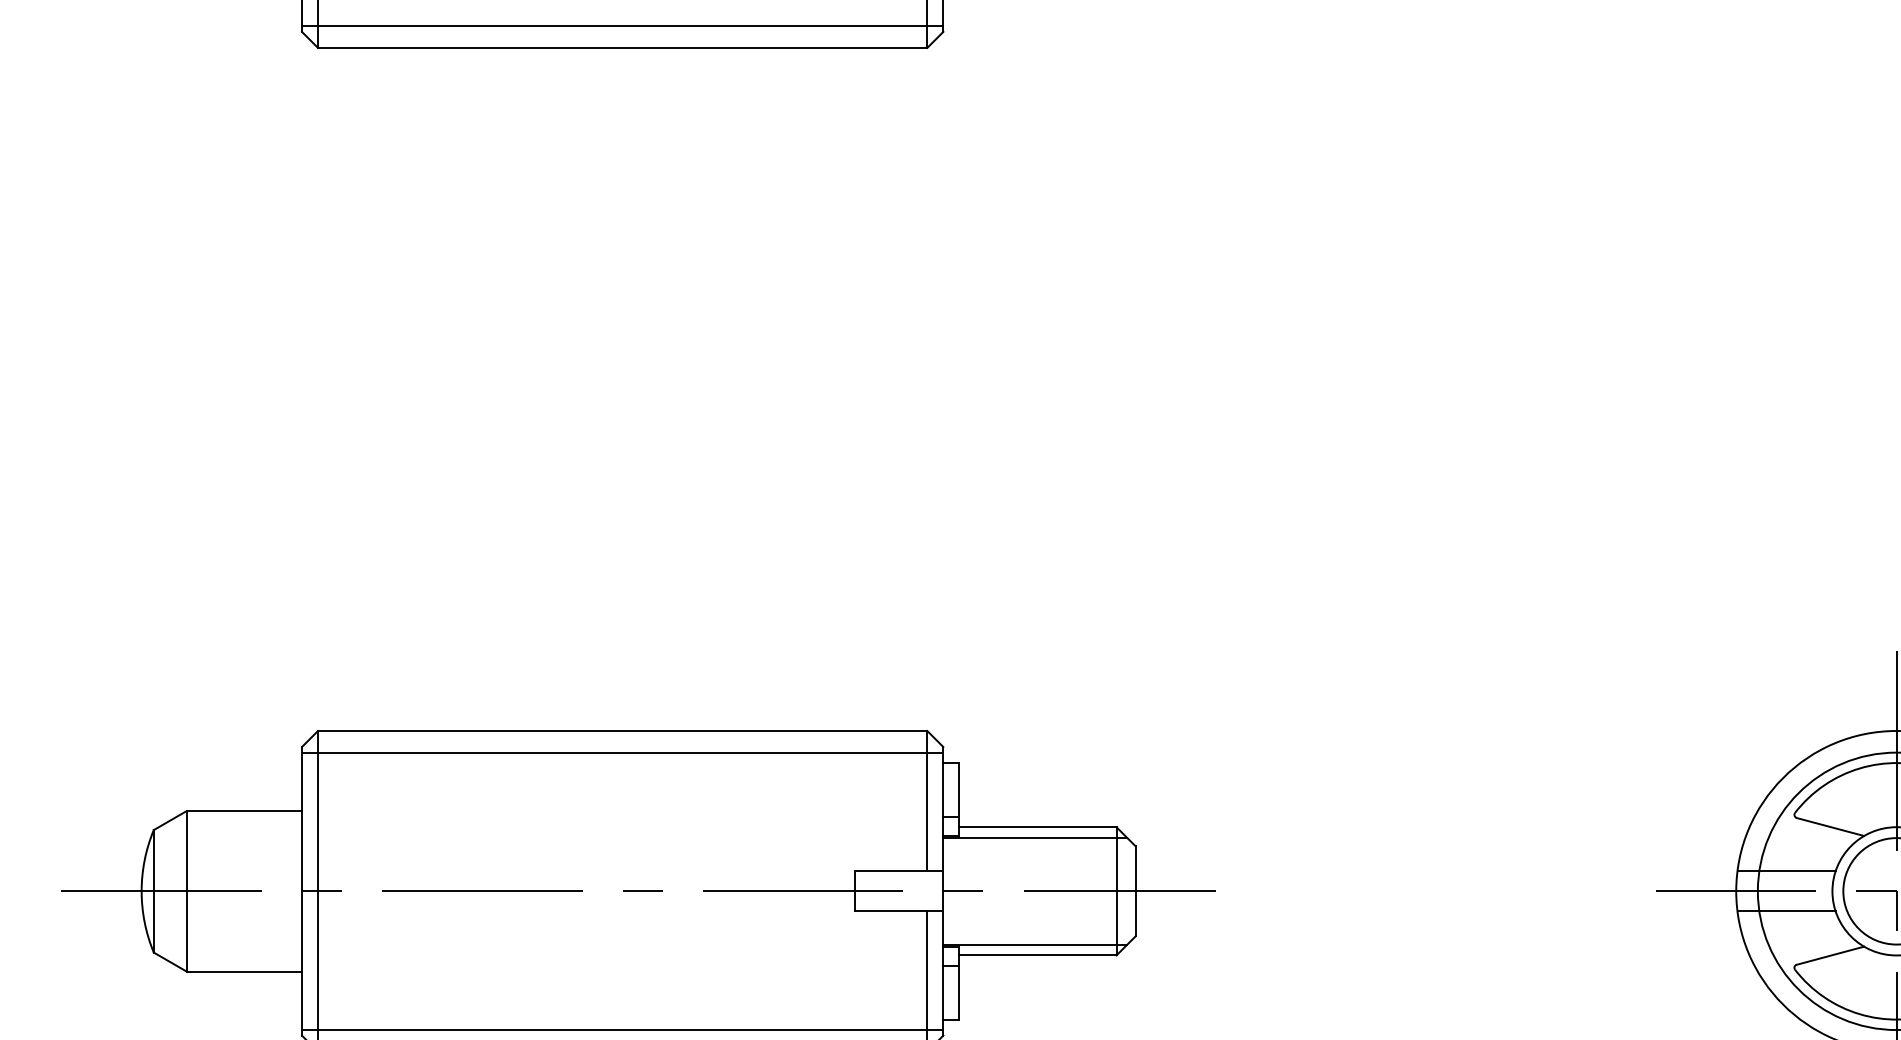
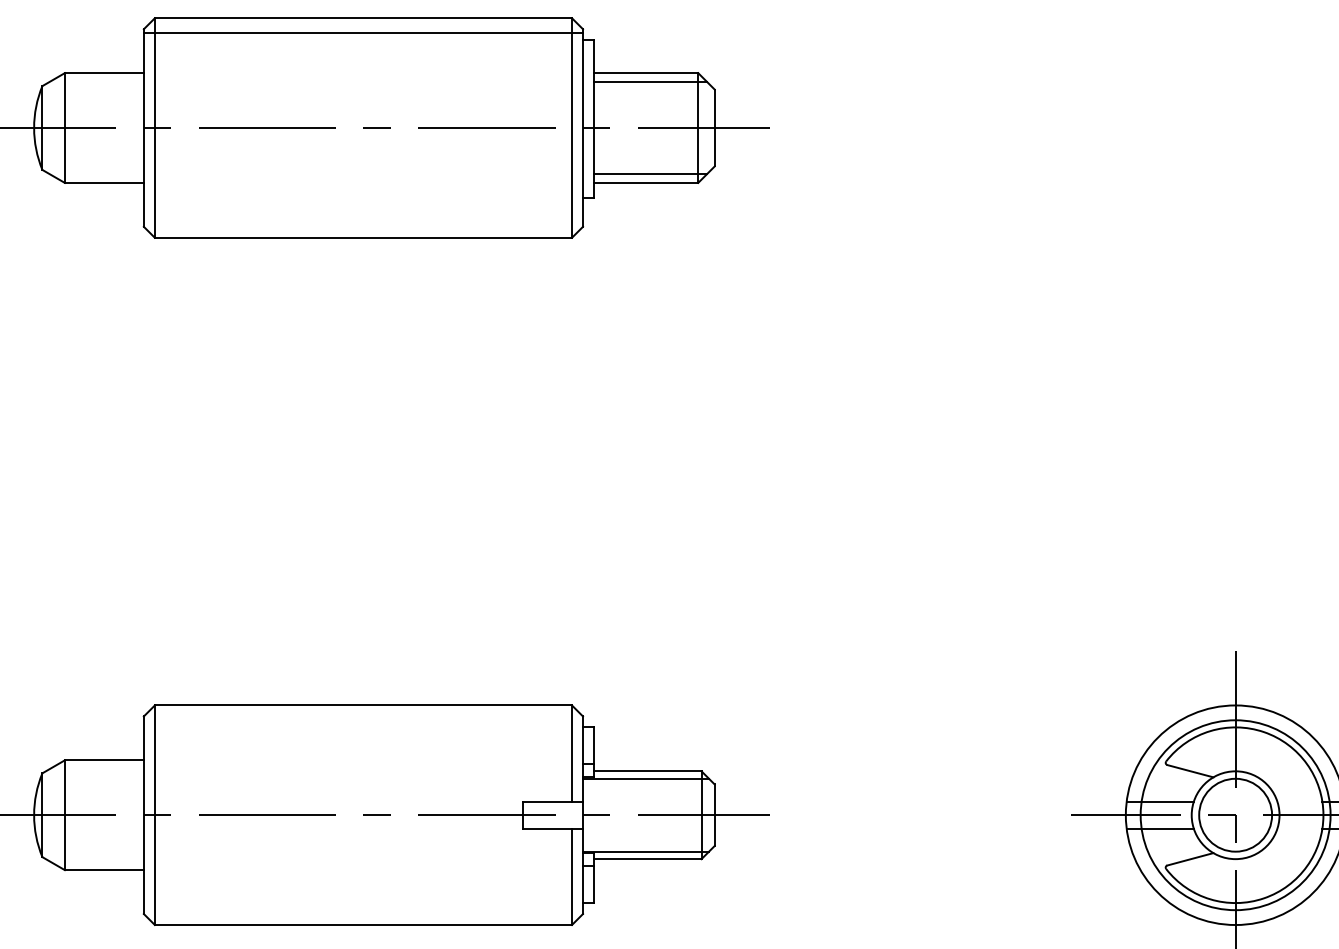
line: (622, 25) -> (363, 222), removed
line: (622, 752) -> (363, 720), removed
line: (622, 1030) -> (363, 910), removed

